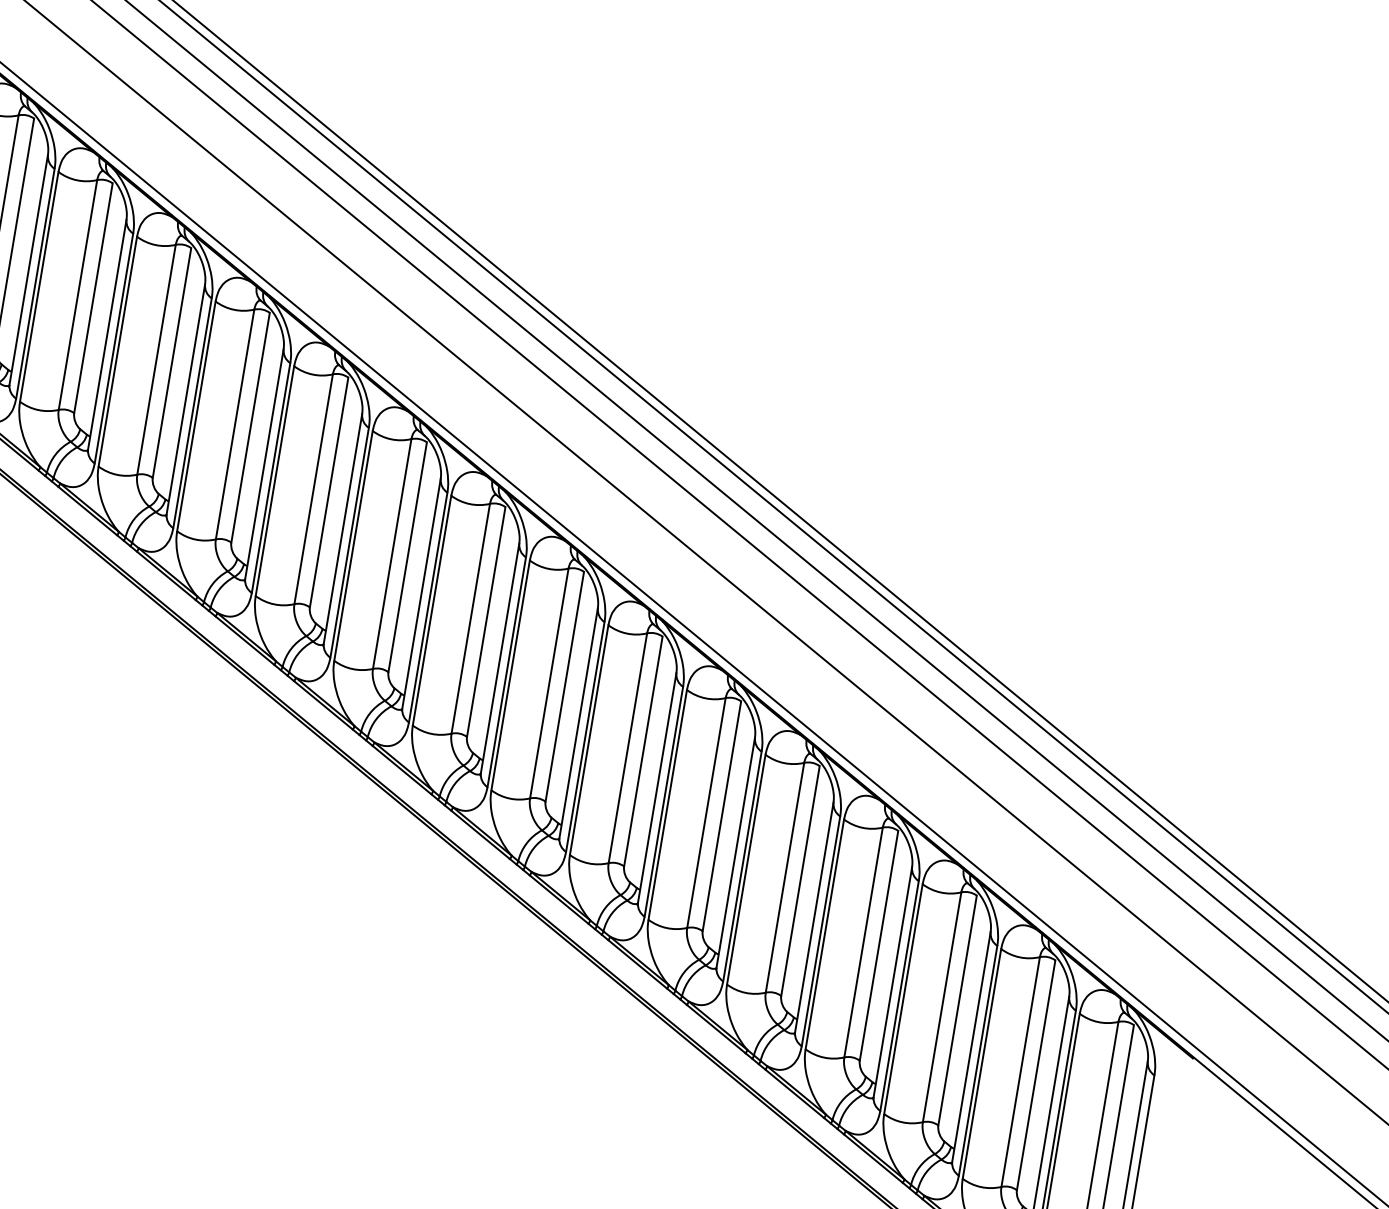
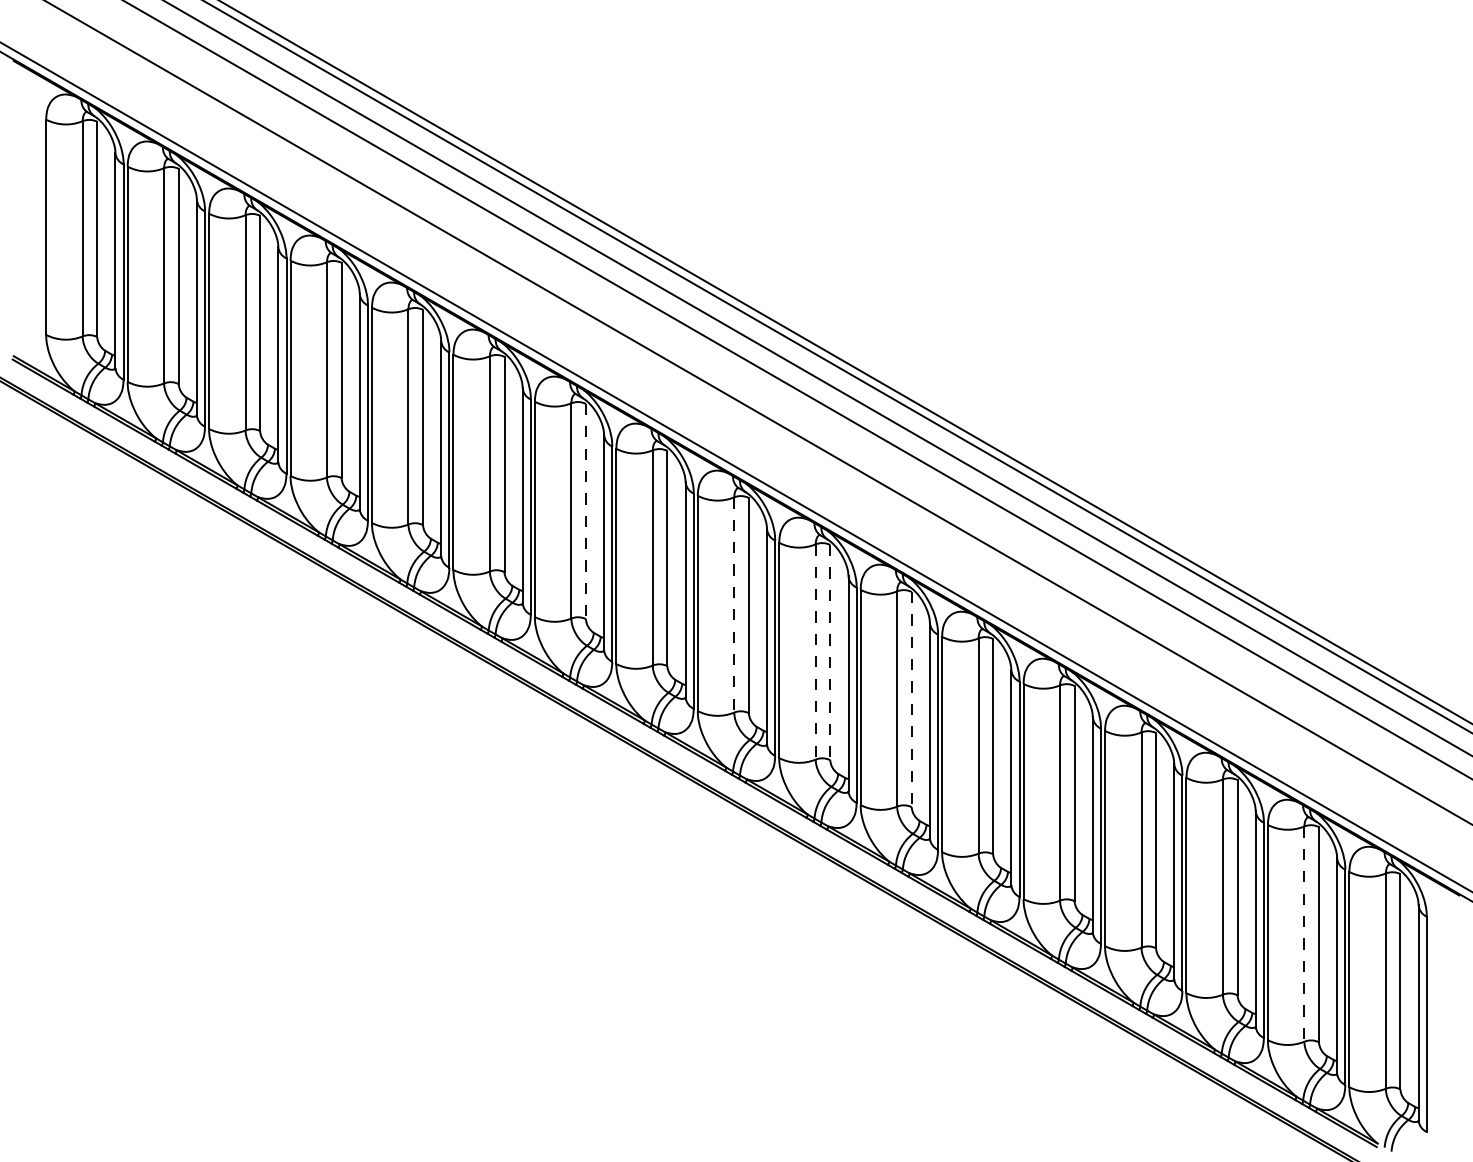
line: (328, 492) -> (585, 511), solid -> dashed
line: (471, 618) -> (734, 604), solid -> dashed
line: (548, 684) -> (815, 652), solid -> dashed
line: (565, 686) -> (830, 652), solid -> dashed
line: (643, 751) -> (911, 699), solid -> dashed
line: (1020, 1072) -> (1304, 934), solid -> dashed

